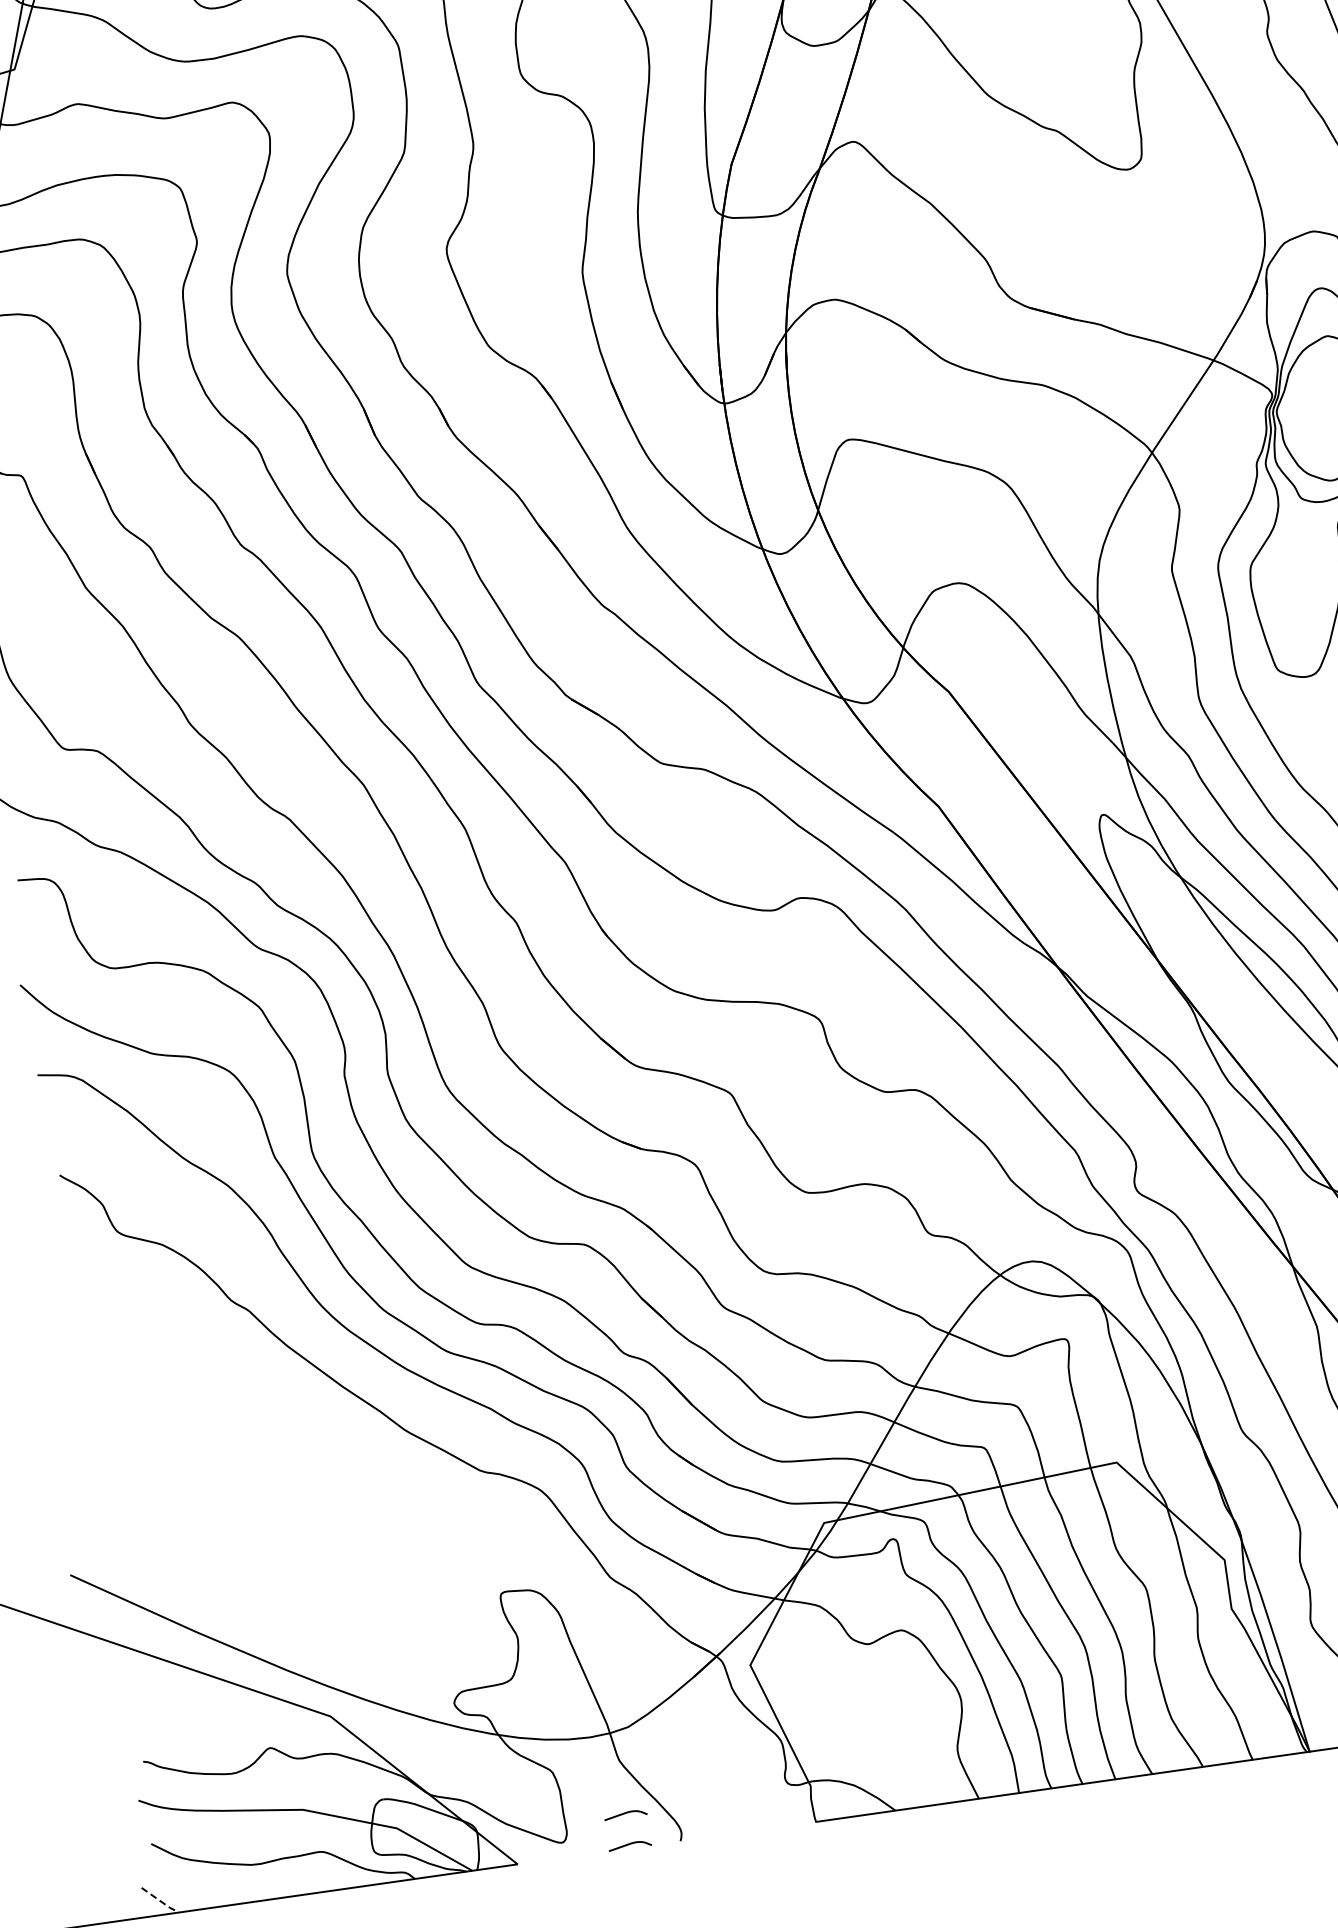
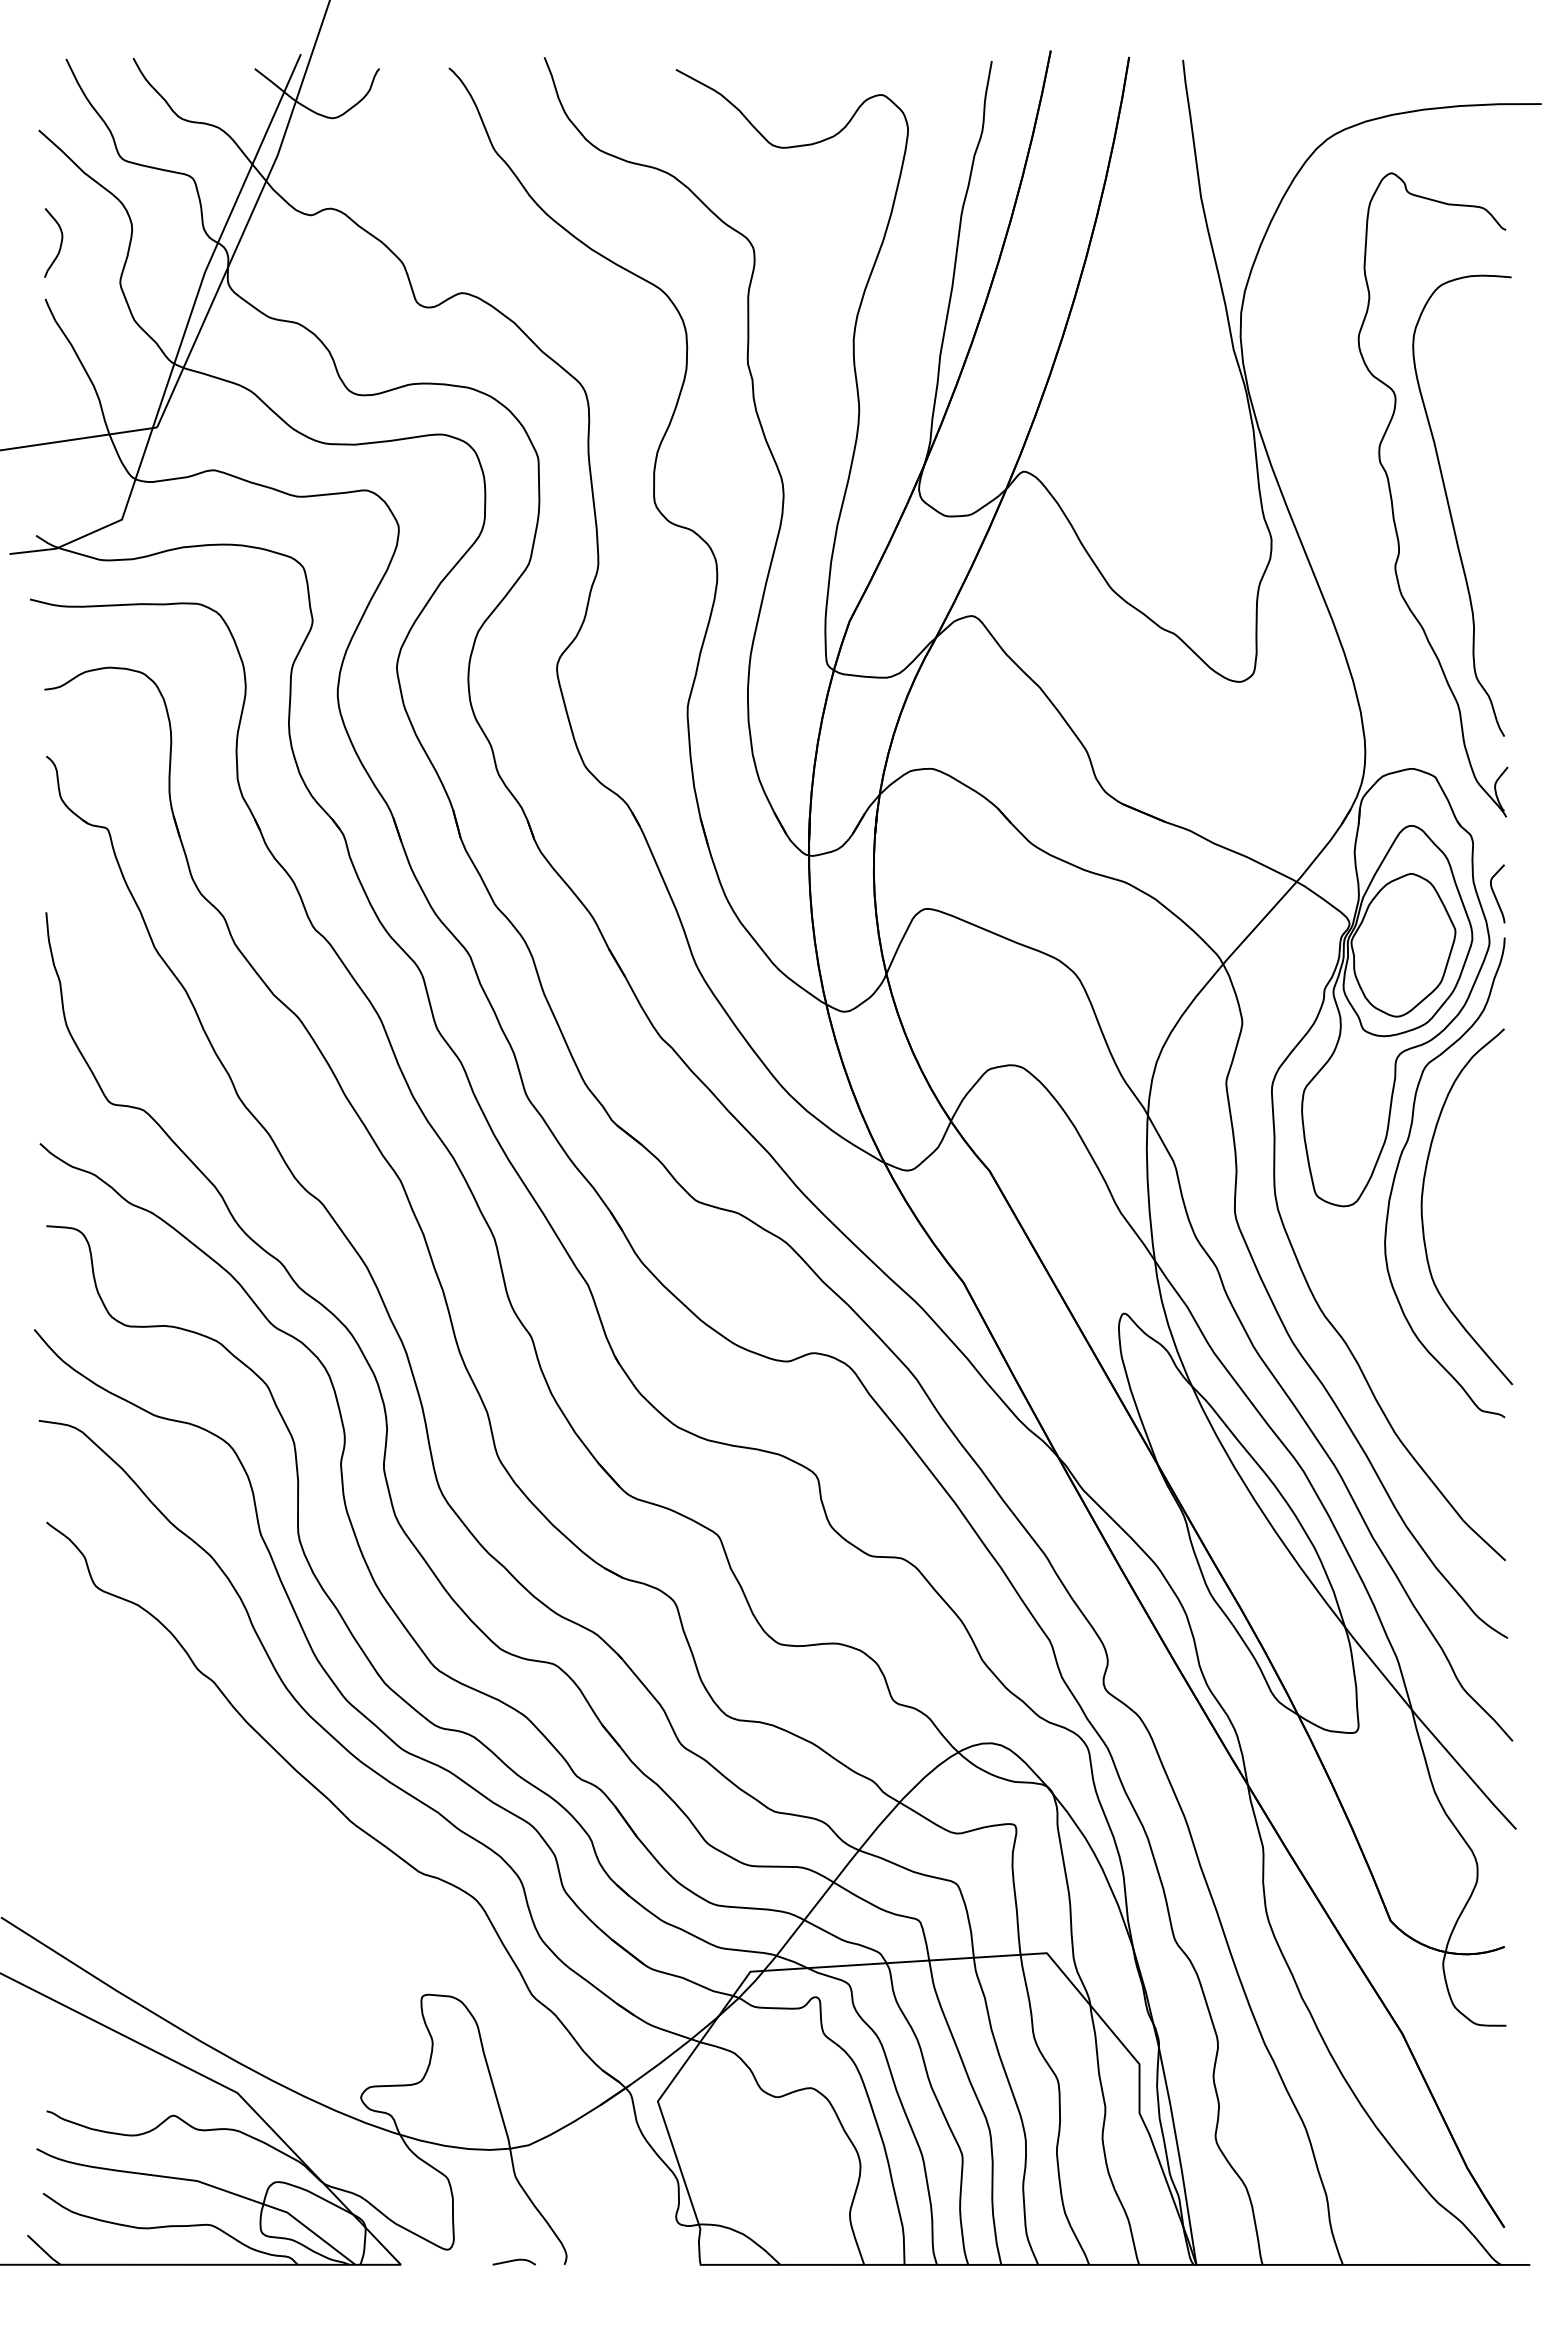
curve: (624, 1814) -> (513, 2230), removed
line: (160, 1901) -> (44, 2251), dashed -> solid

